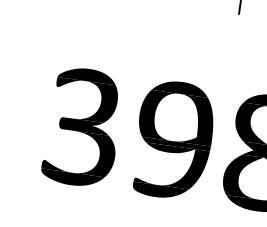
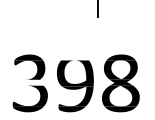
fill: (181, 88) -> (75, 57), removed
fill: (83, 125) -> (30, 82), removed

